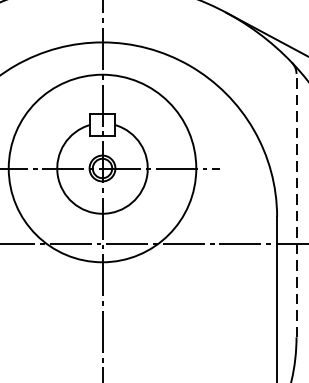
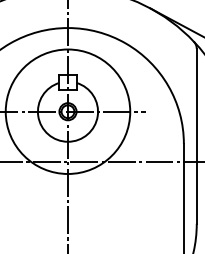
line: (296, 204) -> (196, 135), dashed -> solid

